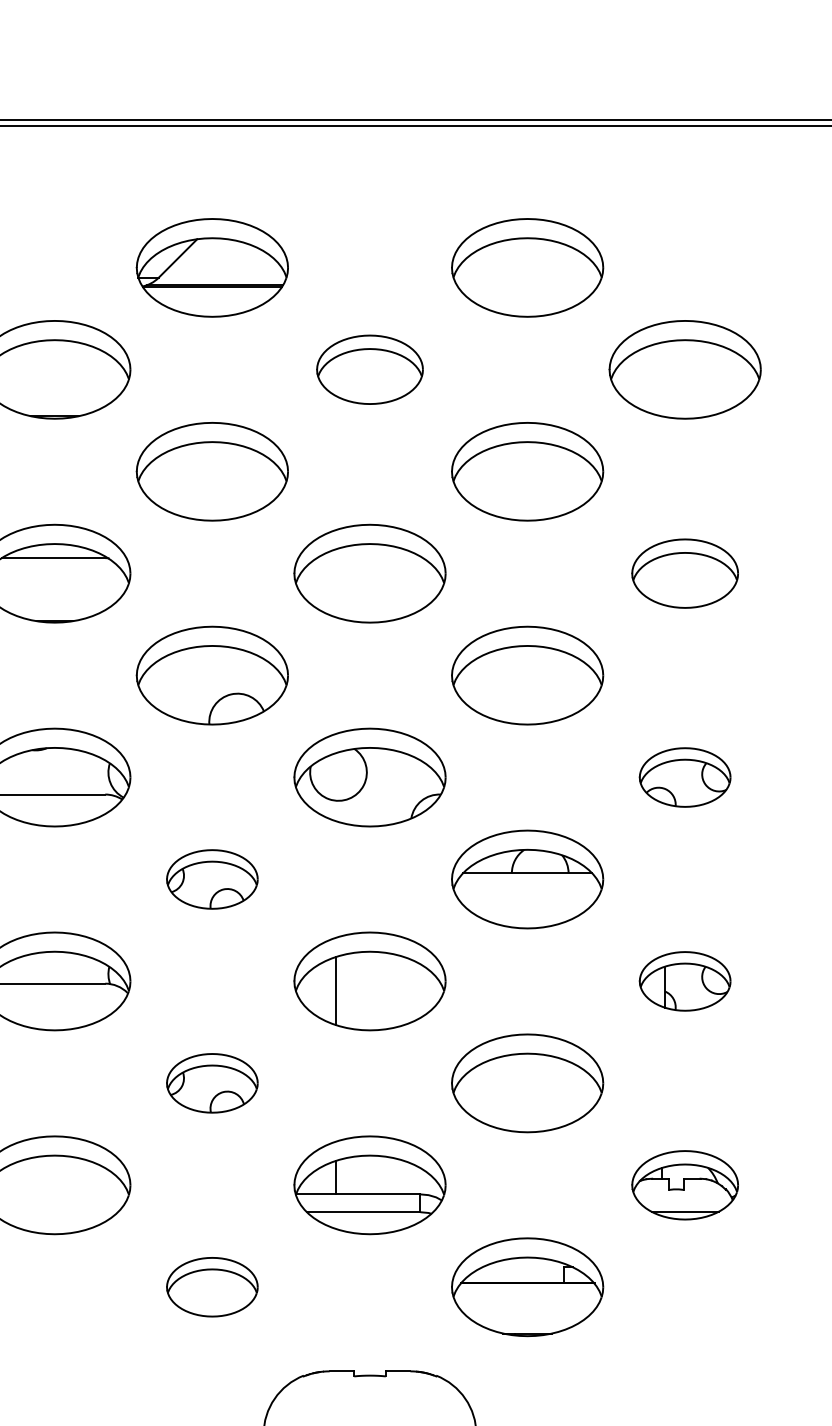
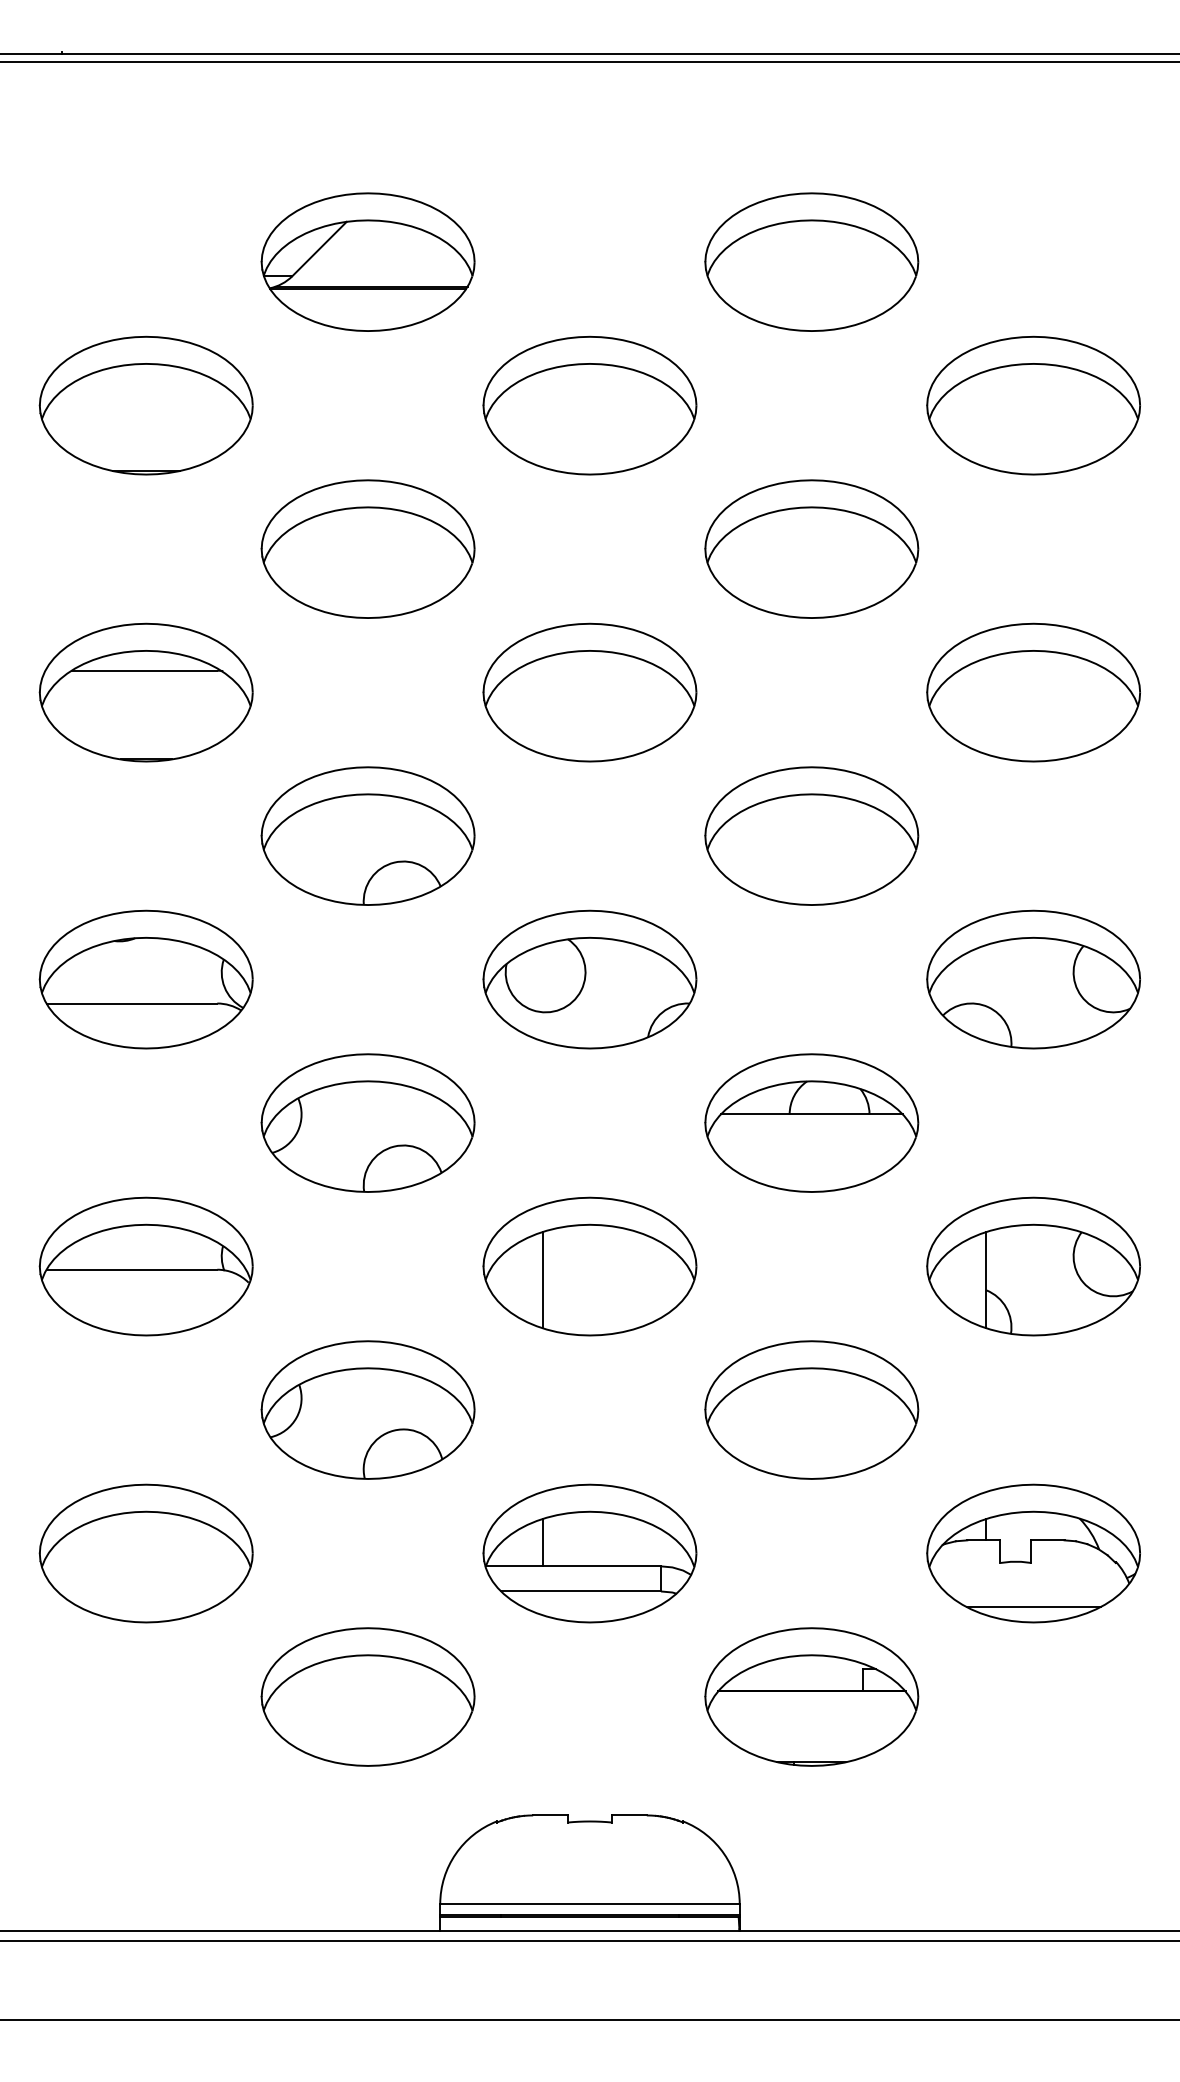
part: (369, 369) -> (589, 405), size x1.43
part: (685, 573) -> (1033, 692), size x1.43
part: (685, 777) -> (1033, 979), size x1.67
part: (211, 879) -> (367, 1122), size x1.67
part: (685, 981) -> (1033, 1266), size x1.67
part: (211, 1082) -> (367, 1409), size x1.67
part: (685, 1185) -> (1033, 1553), size x1.43
part: (211, 1286) -> (367, 1696), size x1.67

